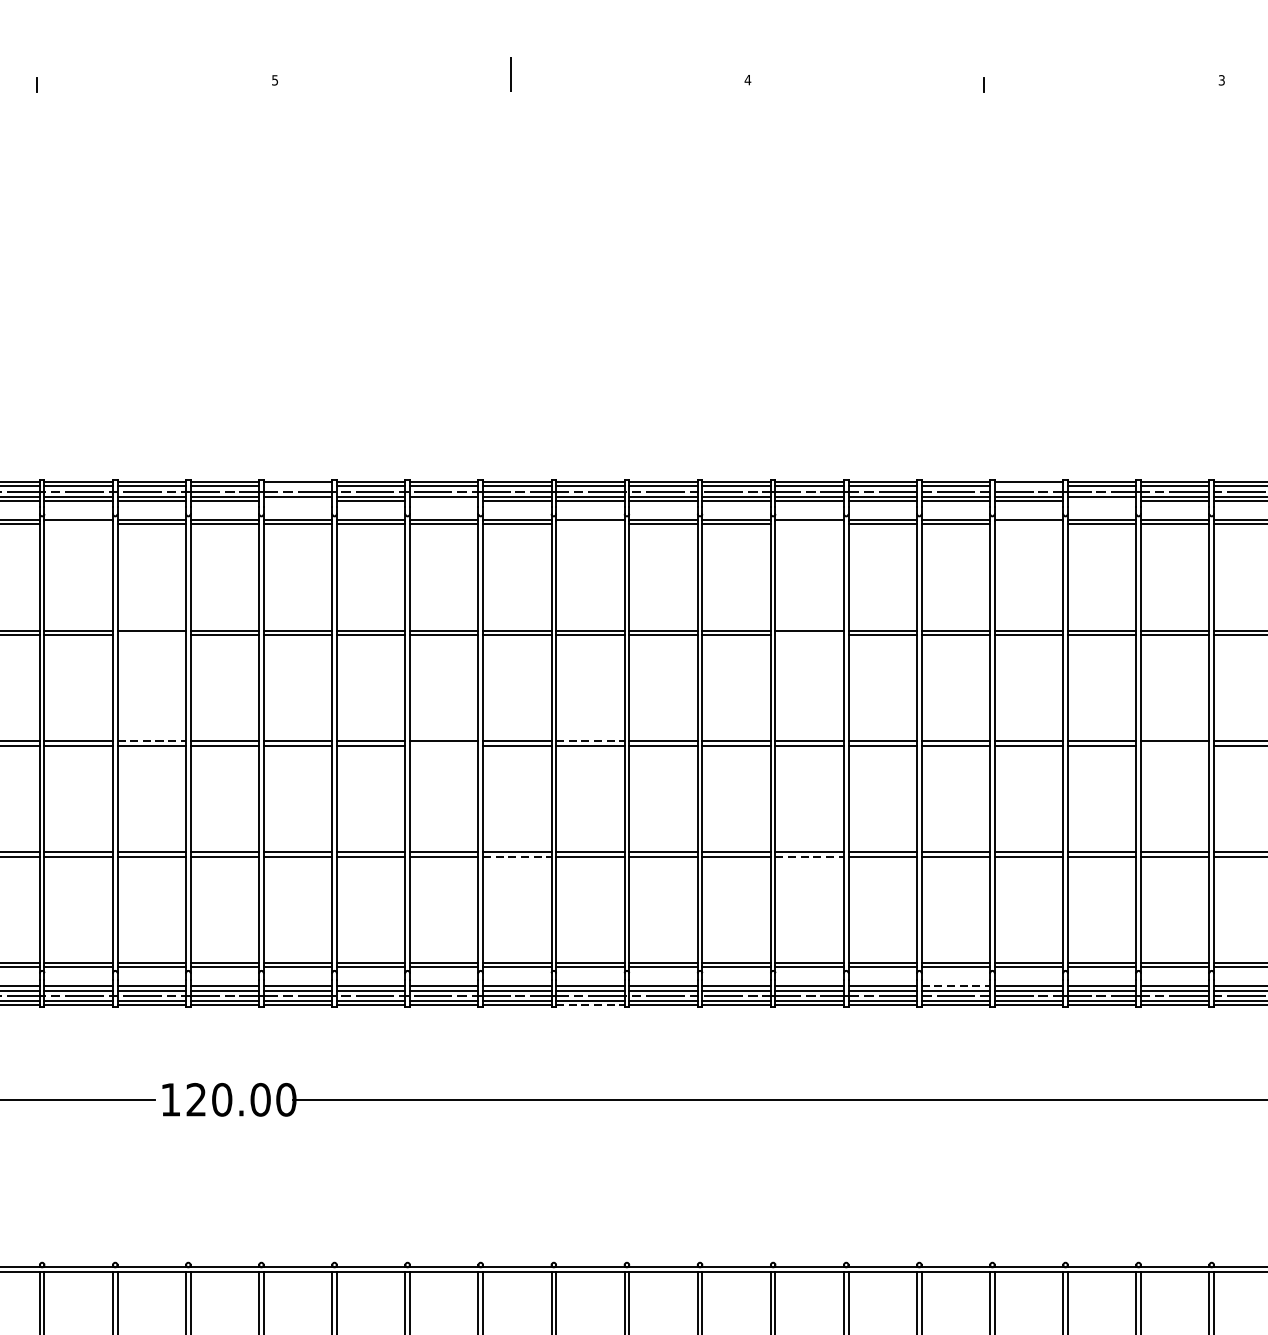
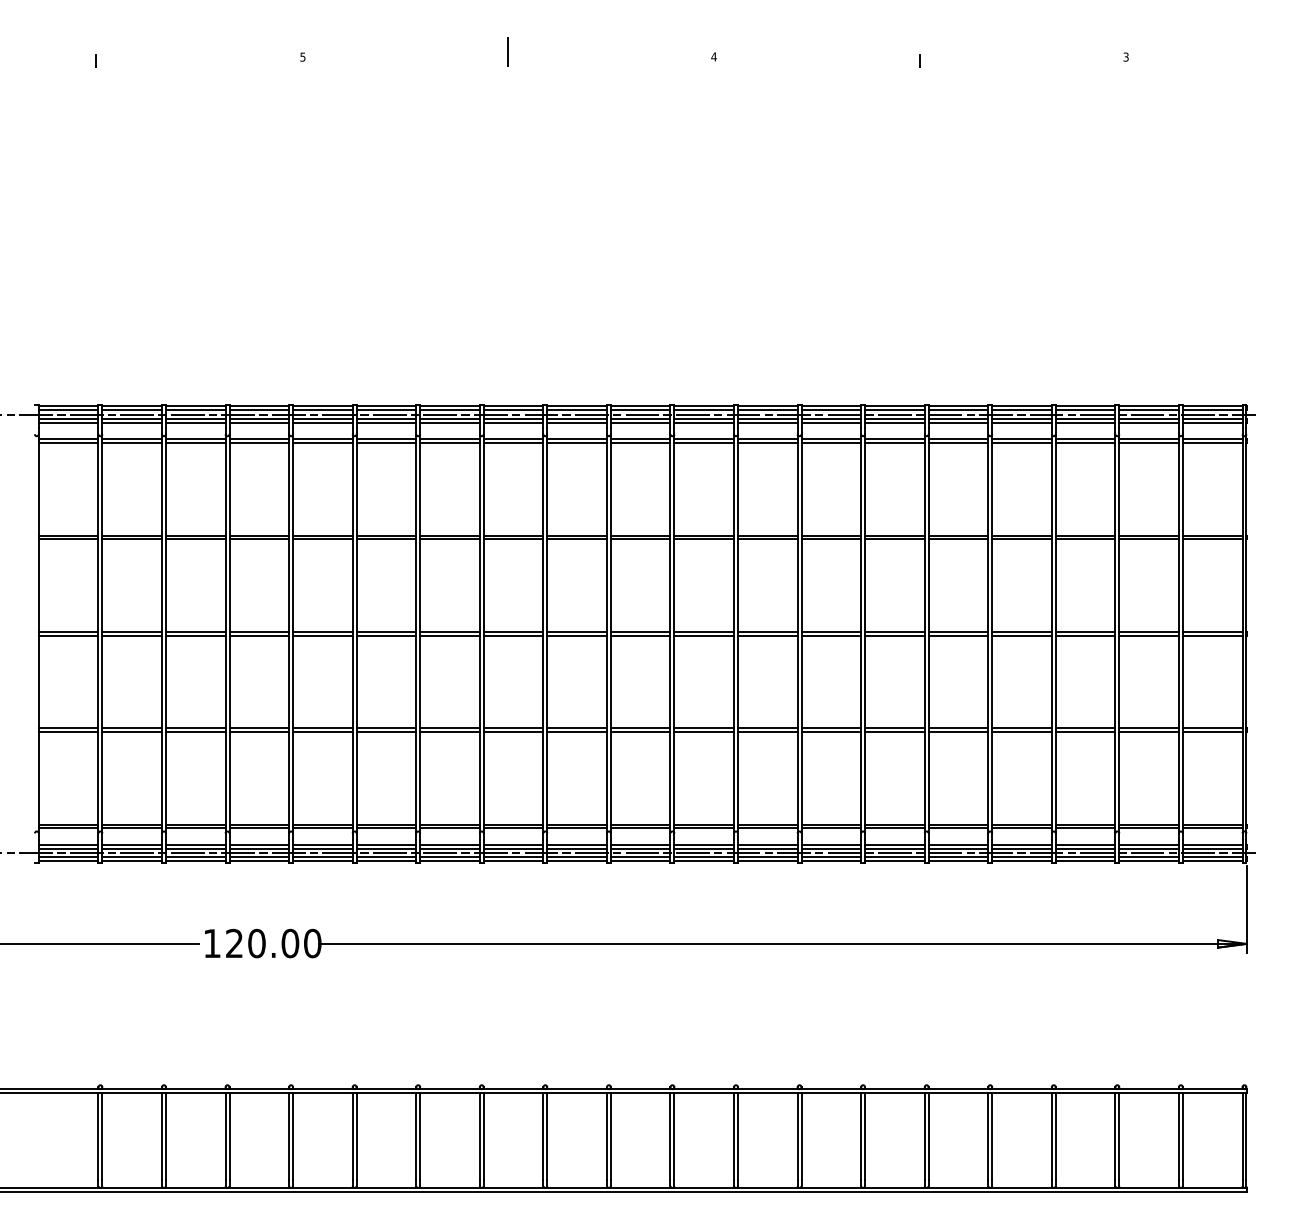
line: (297, 486) -> (322, 410), added
line: (1029, 486) -> (958, 410), added
line: (297, 500) -> (322, 422), added
line: (443, 500) -> (449, 422), added
line: (1101, 500) -> (1021, 422), added
line: (79, 524) -> (132, 443), added
line: (589, 524) -> (576, 443), added
line: (809, 524) -> (767, 443), added
line: (1029, 524) -> (958, 443), added
line: (151, 635) -> (195, 539), added
line: (809, 635) -> (767, 539), added
line: (151, 740) -> (195, 631), dashed -> solid
line: (590, 740) -> (577, 631), dashed -> solid
line: (443, 745) -> (449, 635), added
line: (1175, 745) -> (1085, 635), added
line: (517, 857) -> (513, 732), dashed -> solid
line: (809, 857) -> (767, 732), dashed -> solid
line: (955, 985) -> (894, 844), dashed -> solid
line: (590, 1005) -> (577, 861), dashed -> solid

